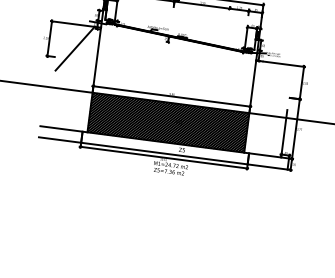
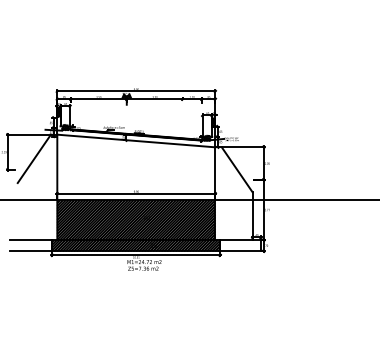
line: (178, 43) -> (136, 140), added
line: (274, 85) -> (236, 169), added
hatch: (165, 147) -> (136, 245), added

